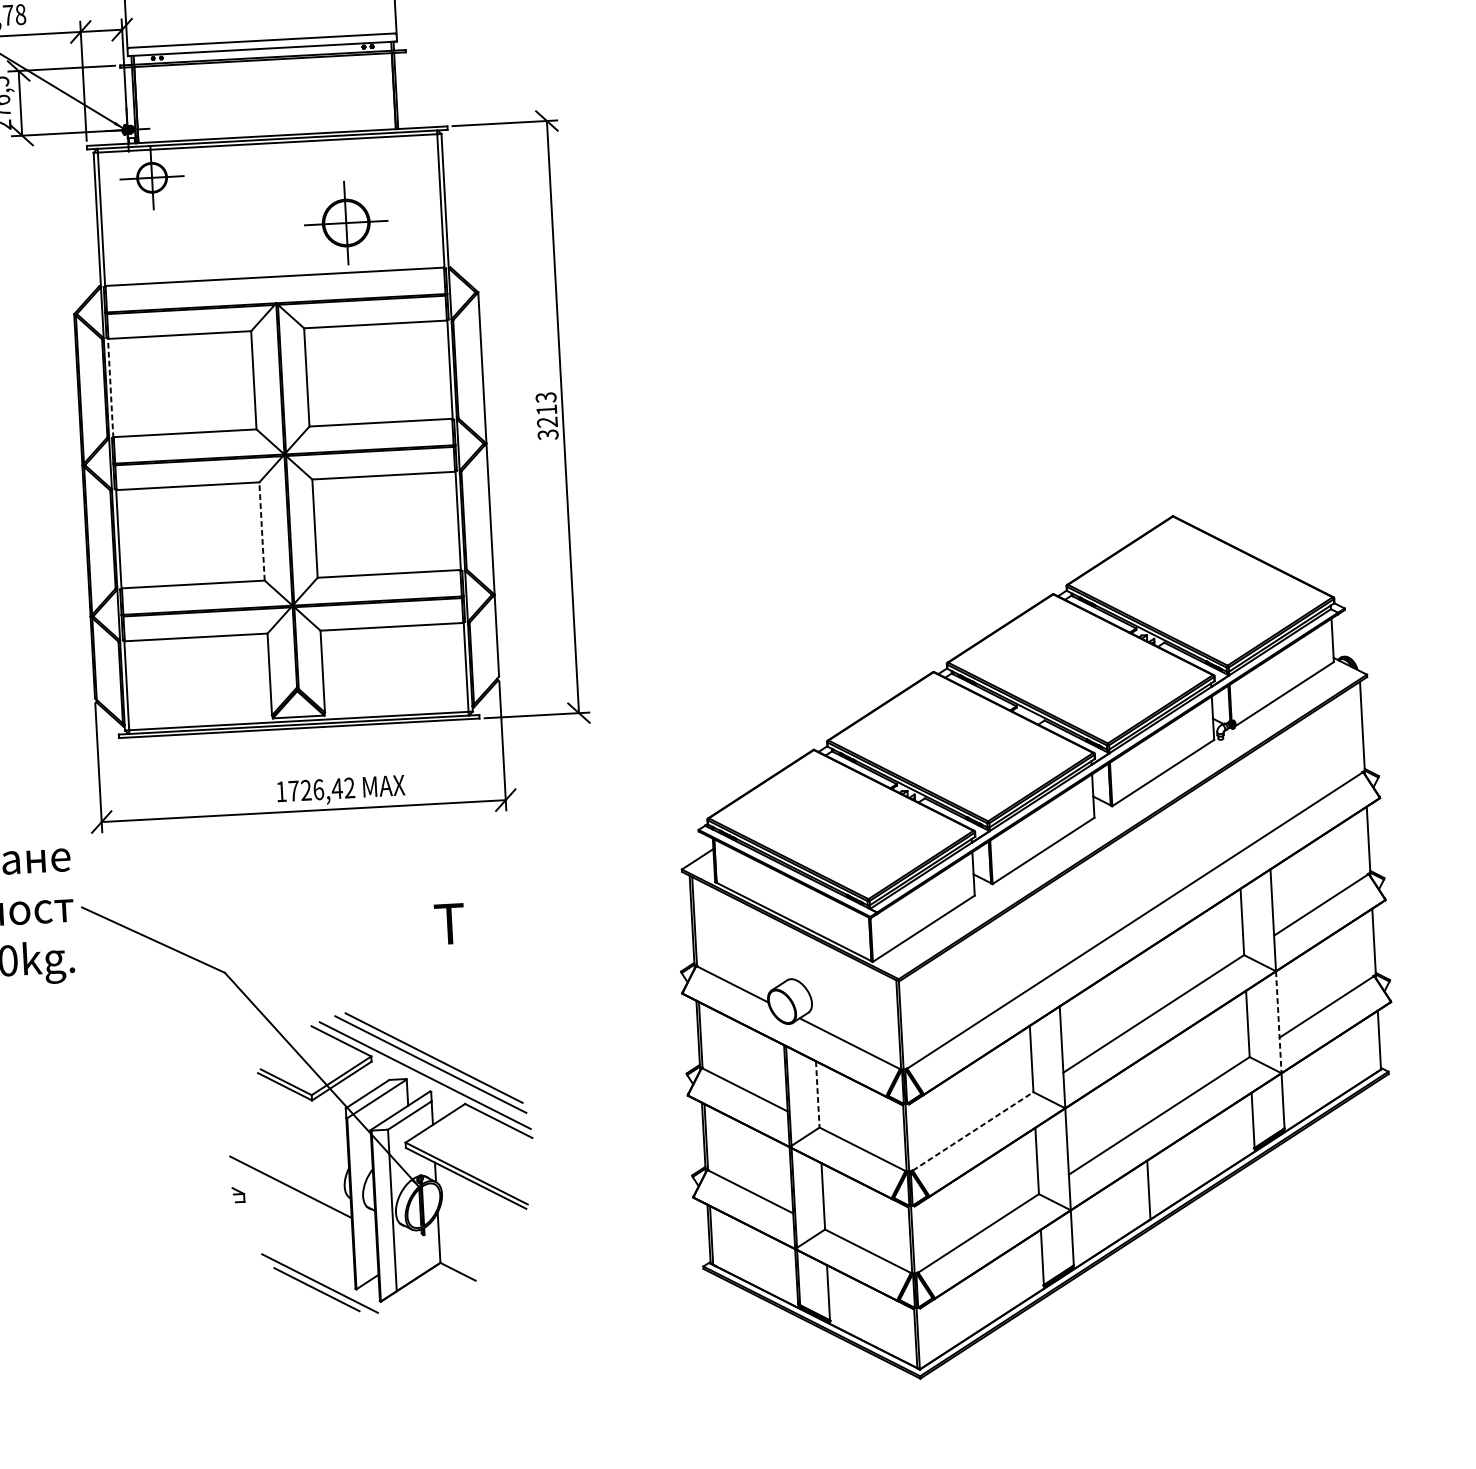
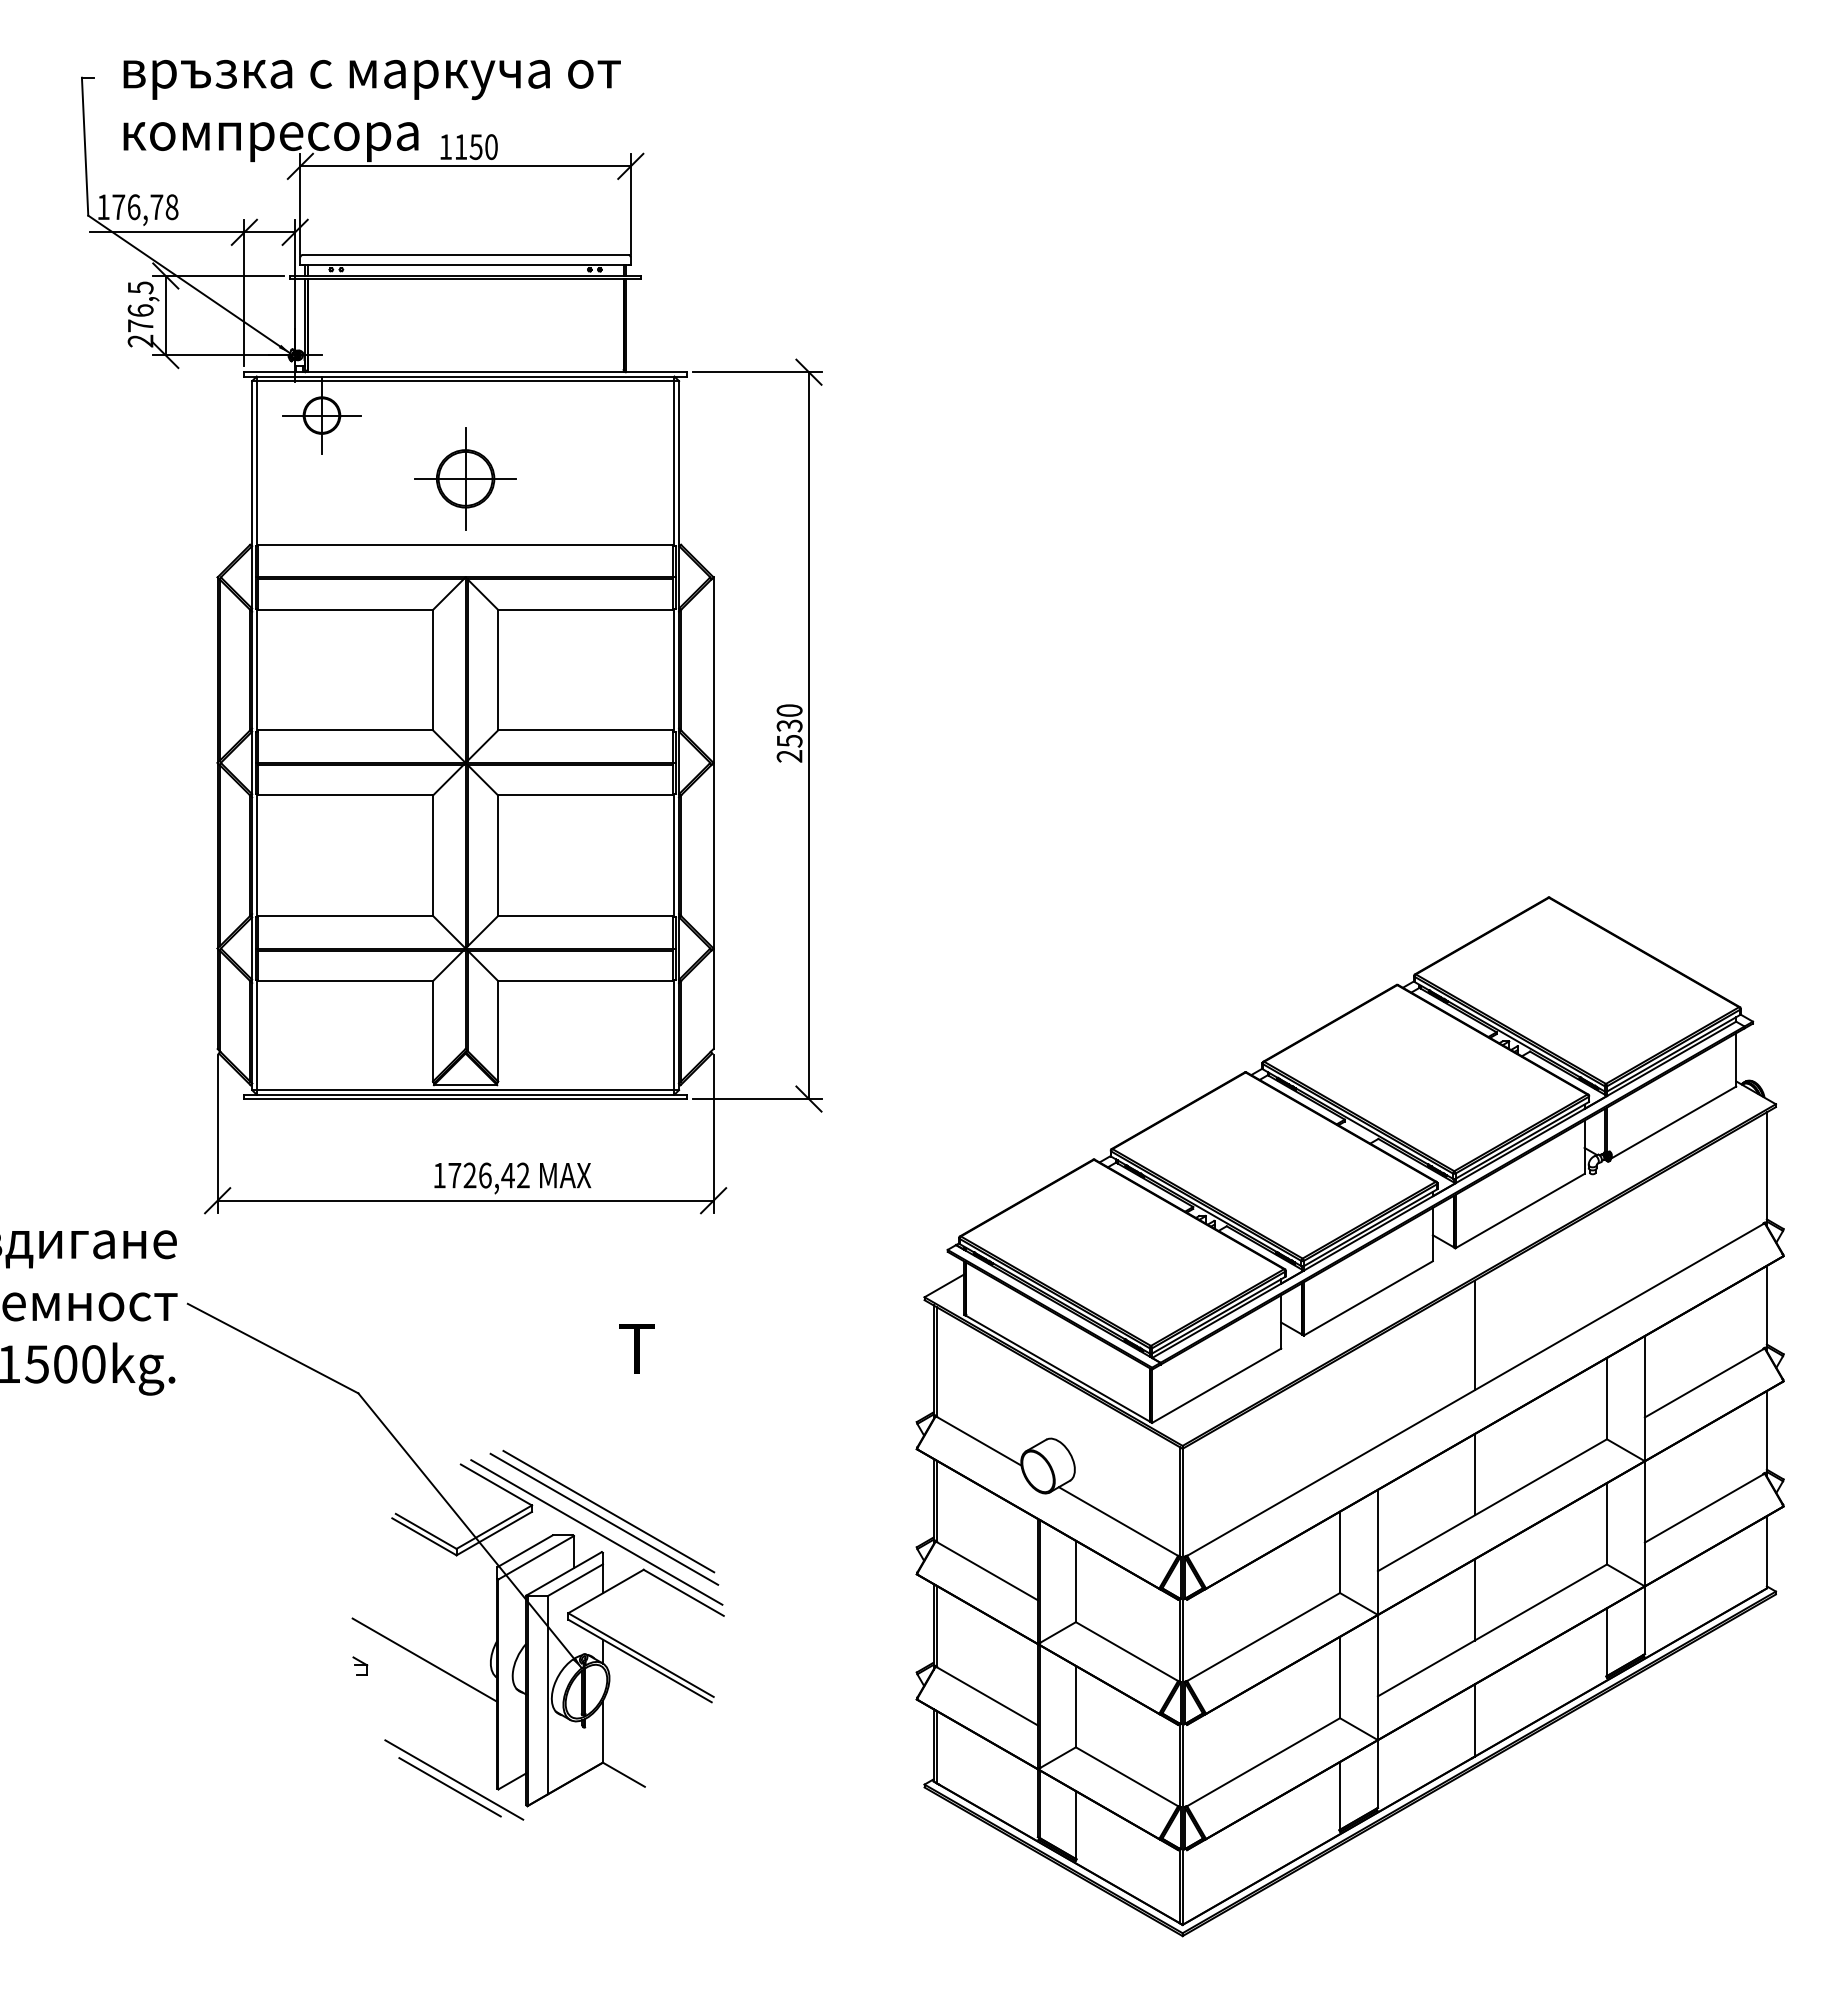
part: (346, 222) -> (465, 478), moved
line: (110, 388) -> (257, 670), dashed -> solid
text: (547, 416) -> (789, 733), 3213 -> 2530
line: (262, 531) -> (433, 855), dashed -> solid
line: (1131, 876) -> (1474, 1335), added
line: (1137, 989) -> (1474, 1474), added
line: (1278, 1022) -> (1644, 1523), dashed -> solid
line: (1143, 1091) -> (1474, 1599), added
line: (817, 1094) -> (1075, 1581), dashed -> solid
line: (973, 1130) -> (1264, 1636), dashed -> solid

